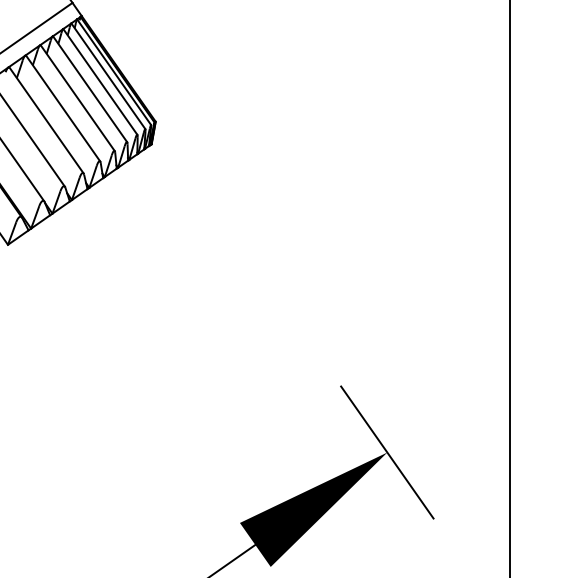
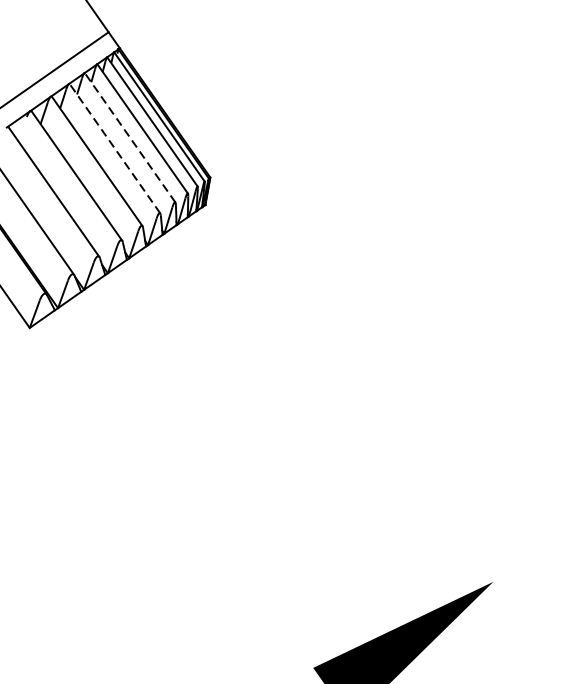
line: (90, 89) -> (130, 138), solid -> dashed
line: (77, 97) -> (114, 147), solid -> dashed
line: (387, 452) -> (493, 581), removed

